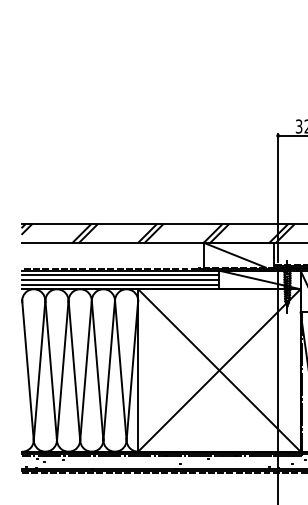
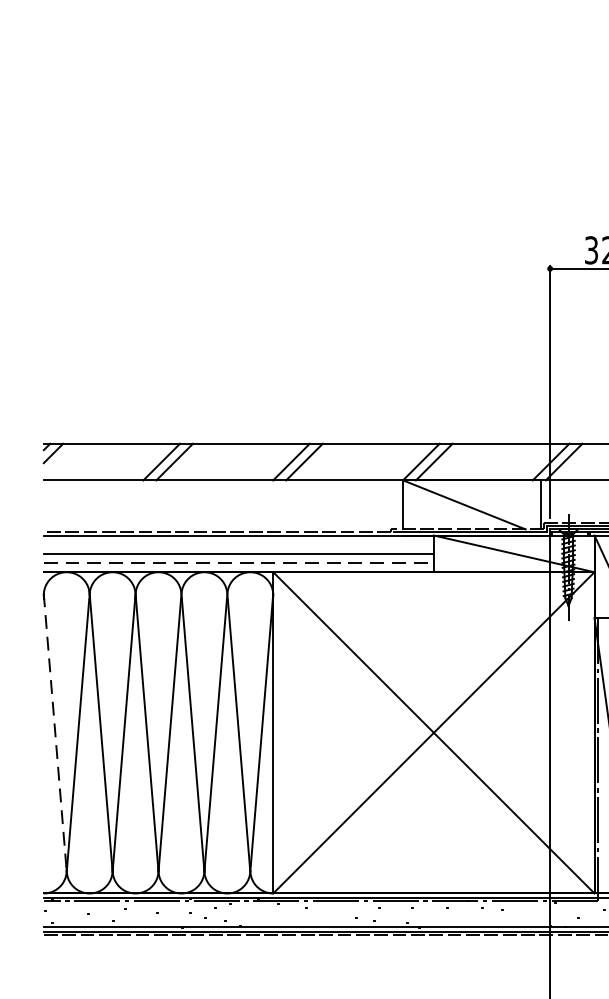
line: (120, 275) -> (238, 544), removed
line: (120, 284) -> (238, 562), solid -> dashed
line: (27, 370) -> (54, 732), solid -> dashed

